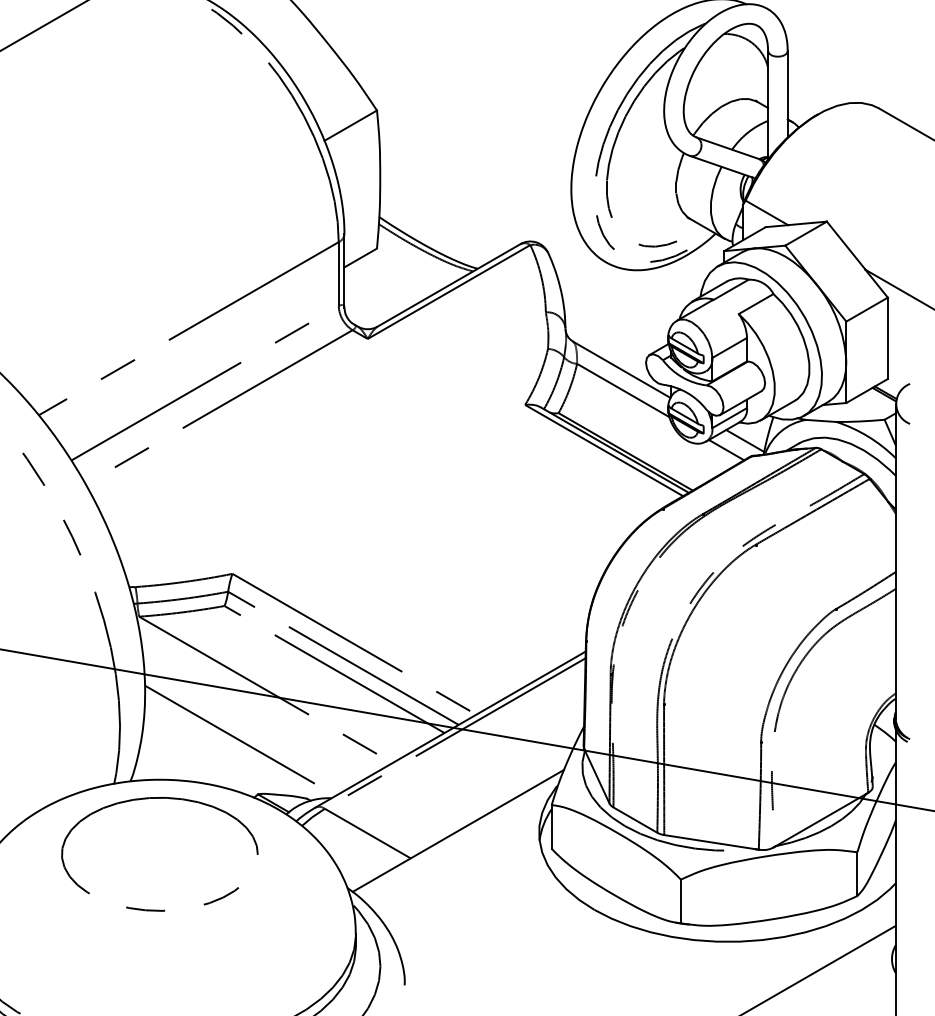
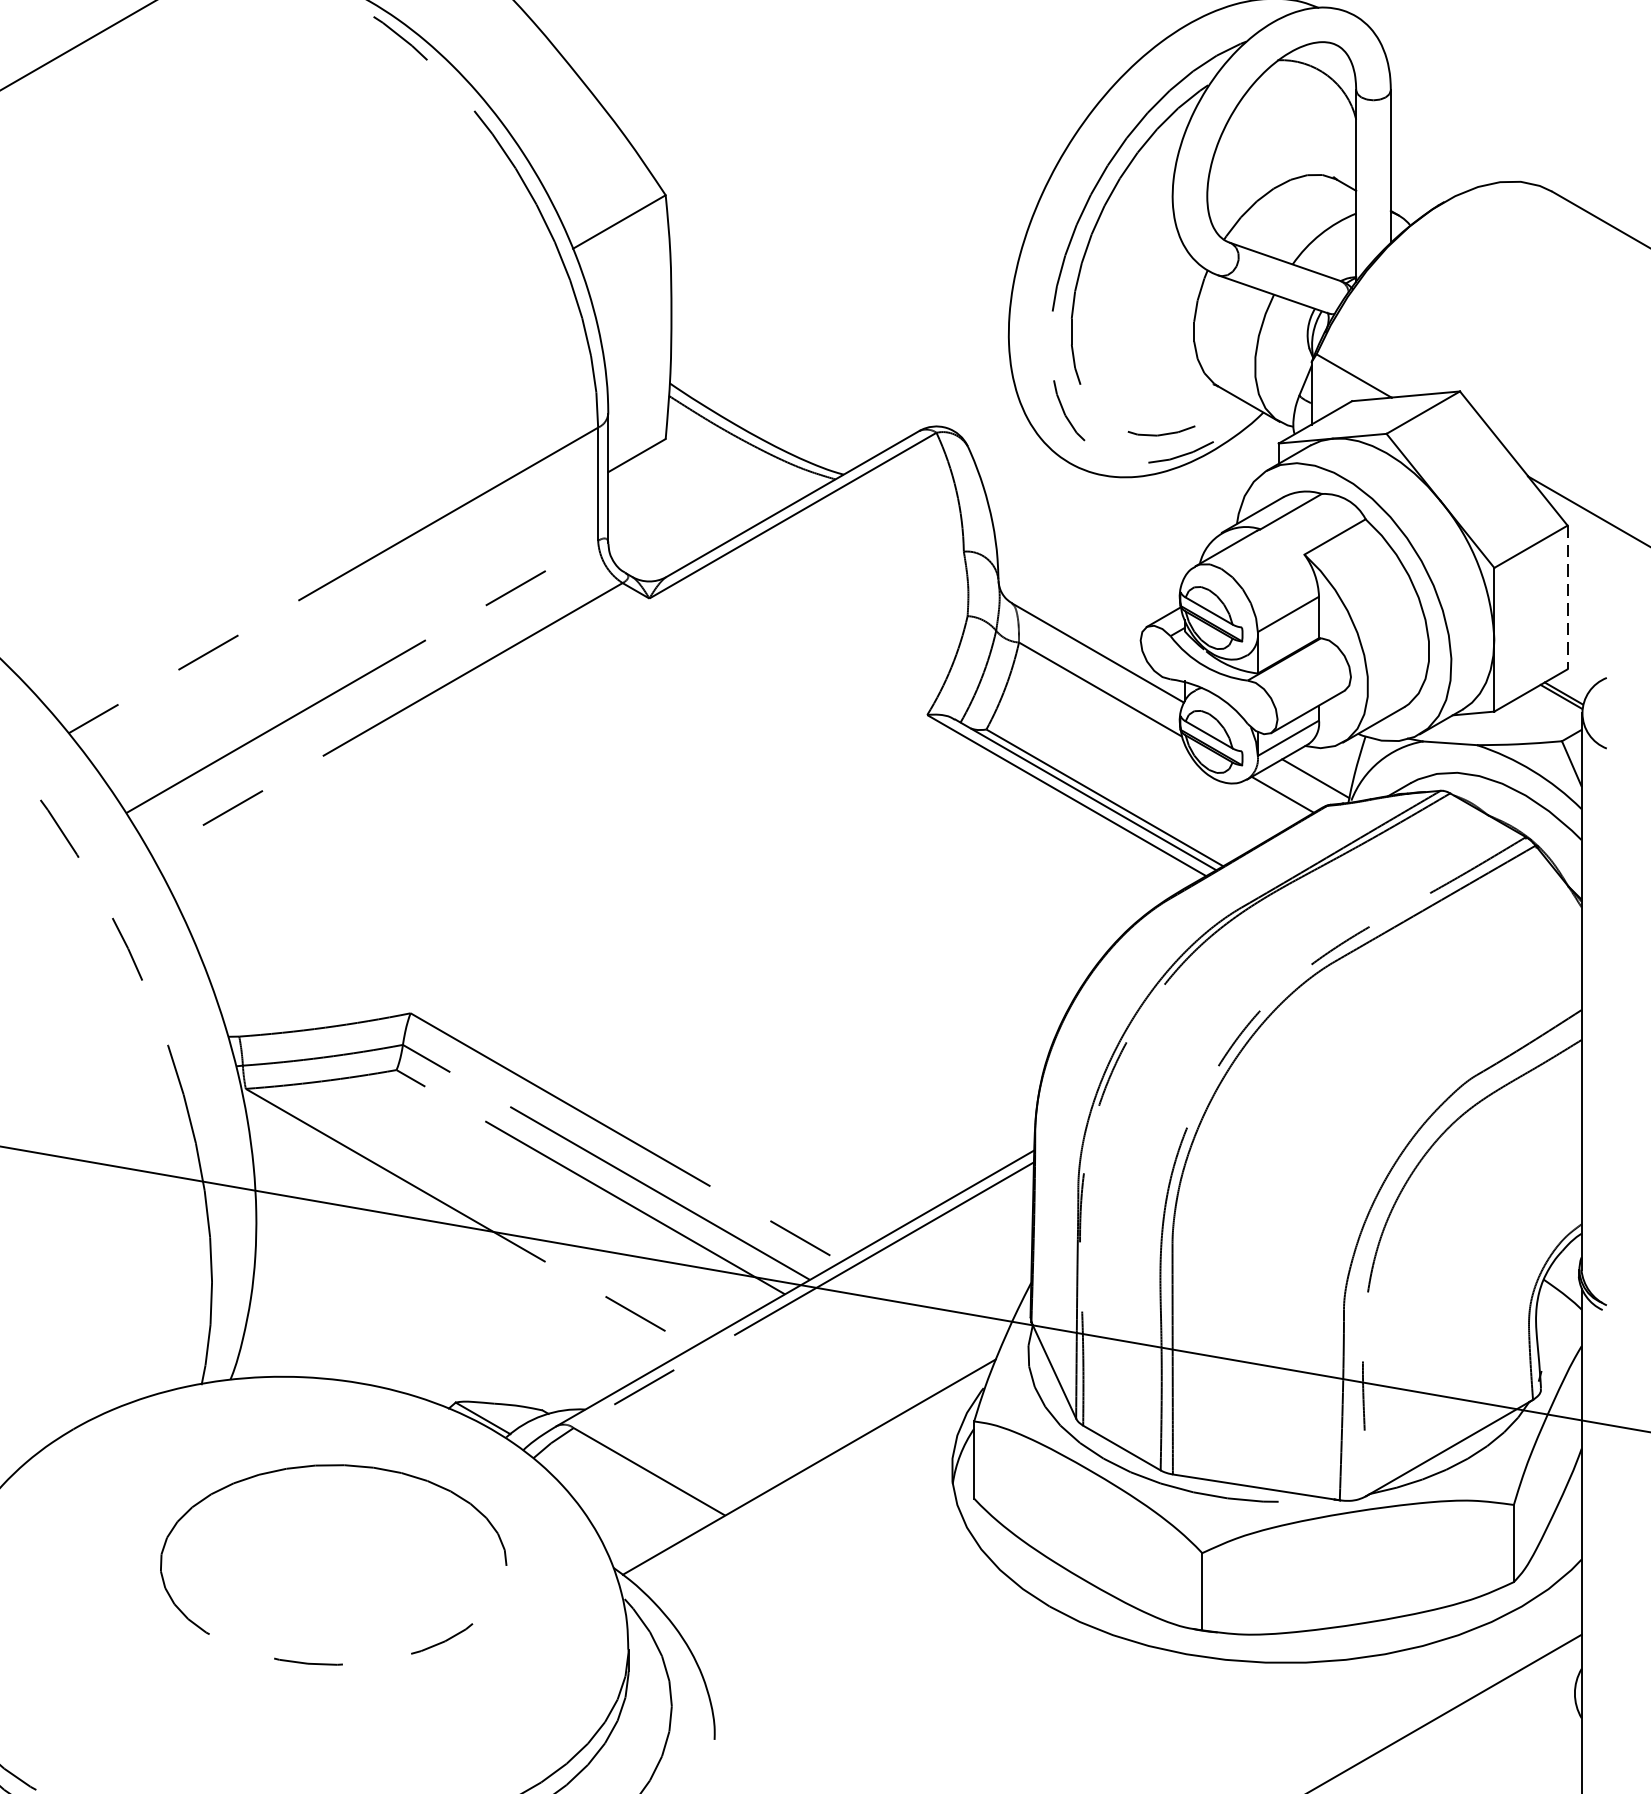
line: (887, 338) -> (1567, 597), solid -> dashed
line: (240, 740) -> (424, 1307), removed
part: (159, 909) -> (332, 1662), moved

